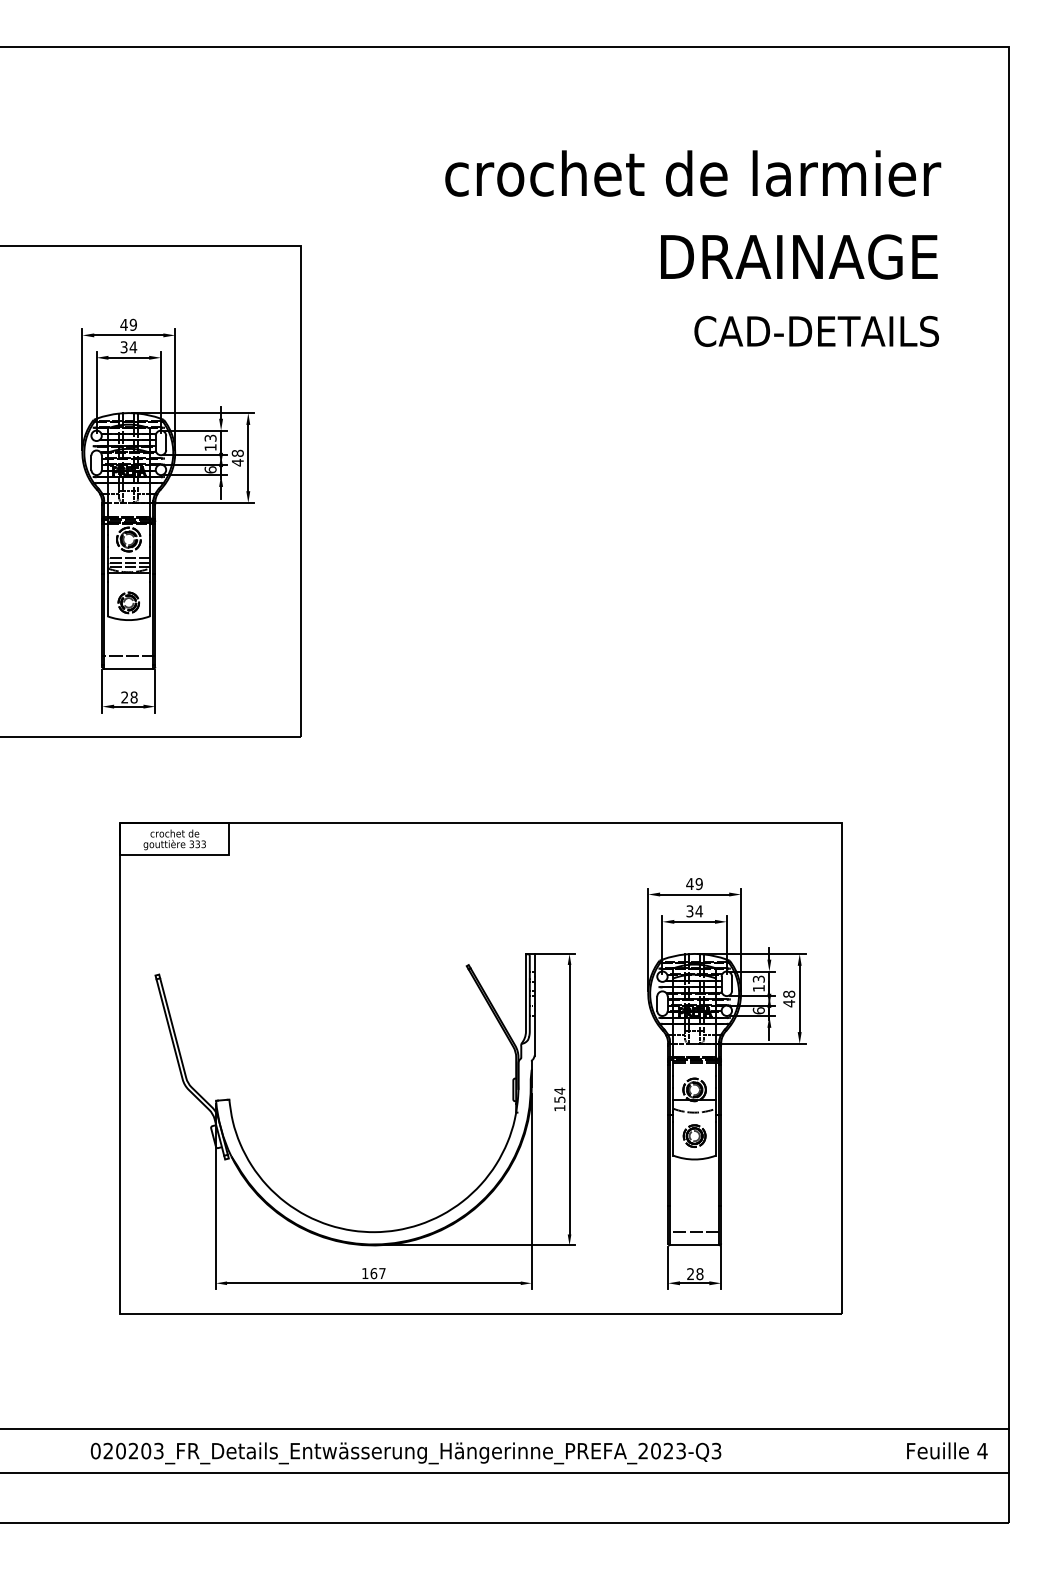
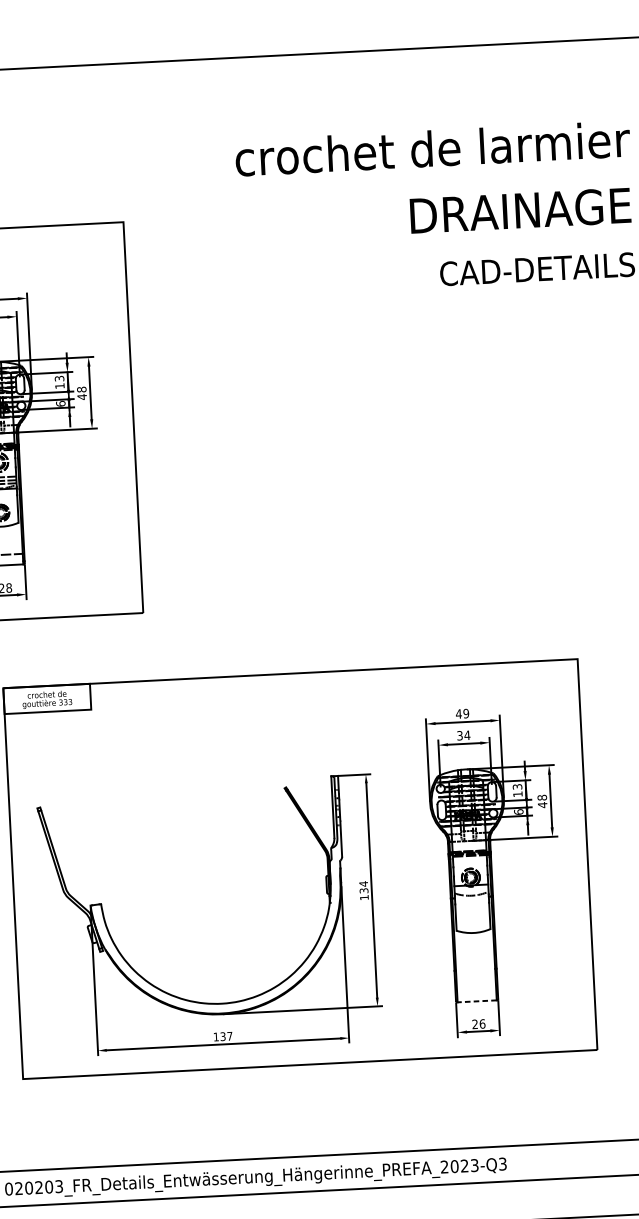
text: (559, 1099) -> (363, 890), 154 -> 134
part: (694, 1135) -> (472, 913), removed
line: (694, 1232) -> (476, 991), removed
line: (694, 1245) -> (477, 1001), solid -> dashed
text: (373, 1273) -> (222, 1036), 167 -> 137
text: (699, 1273) -> (482, 1023), 28 -> 26

